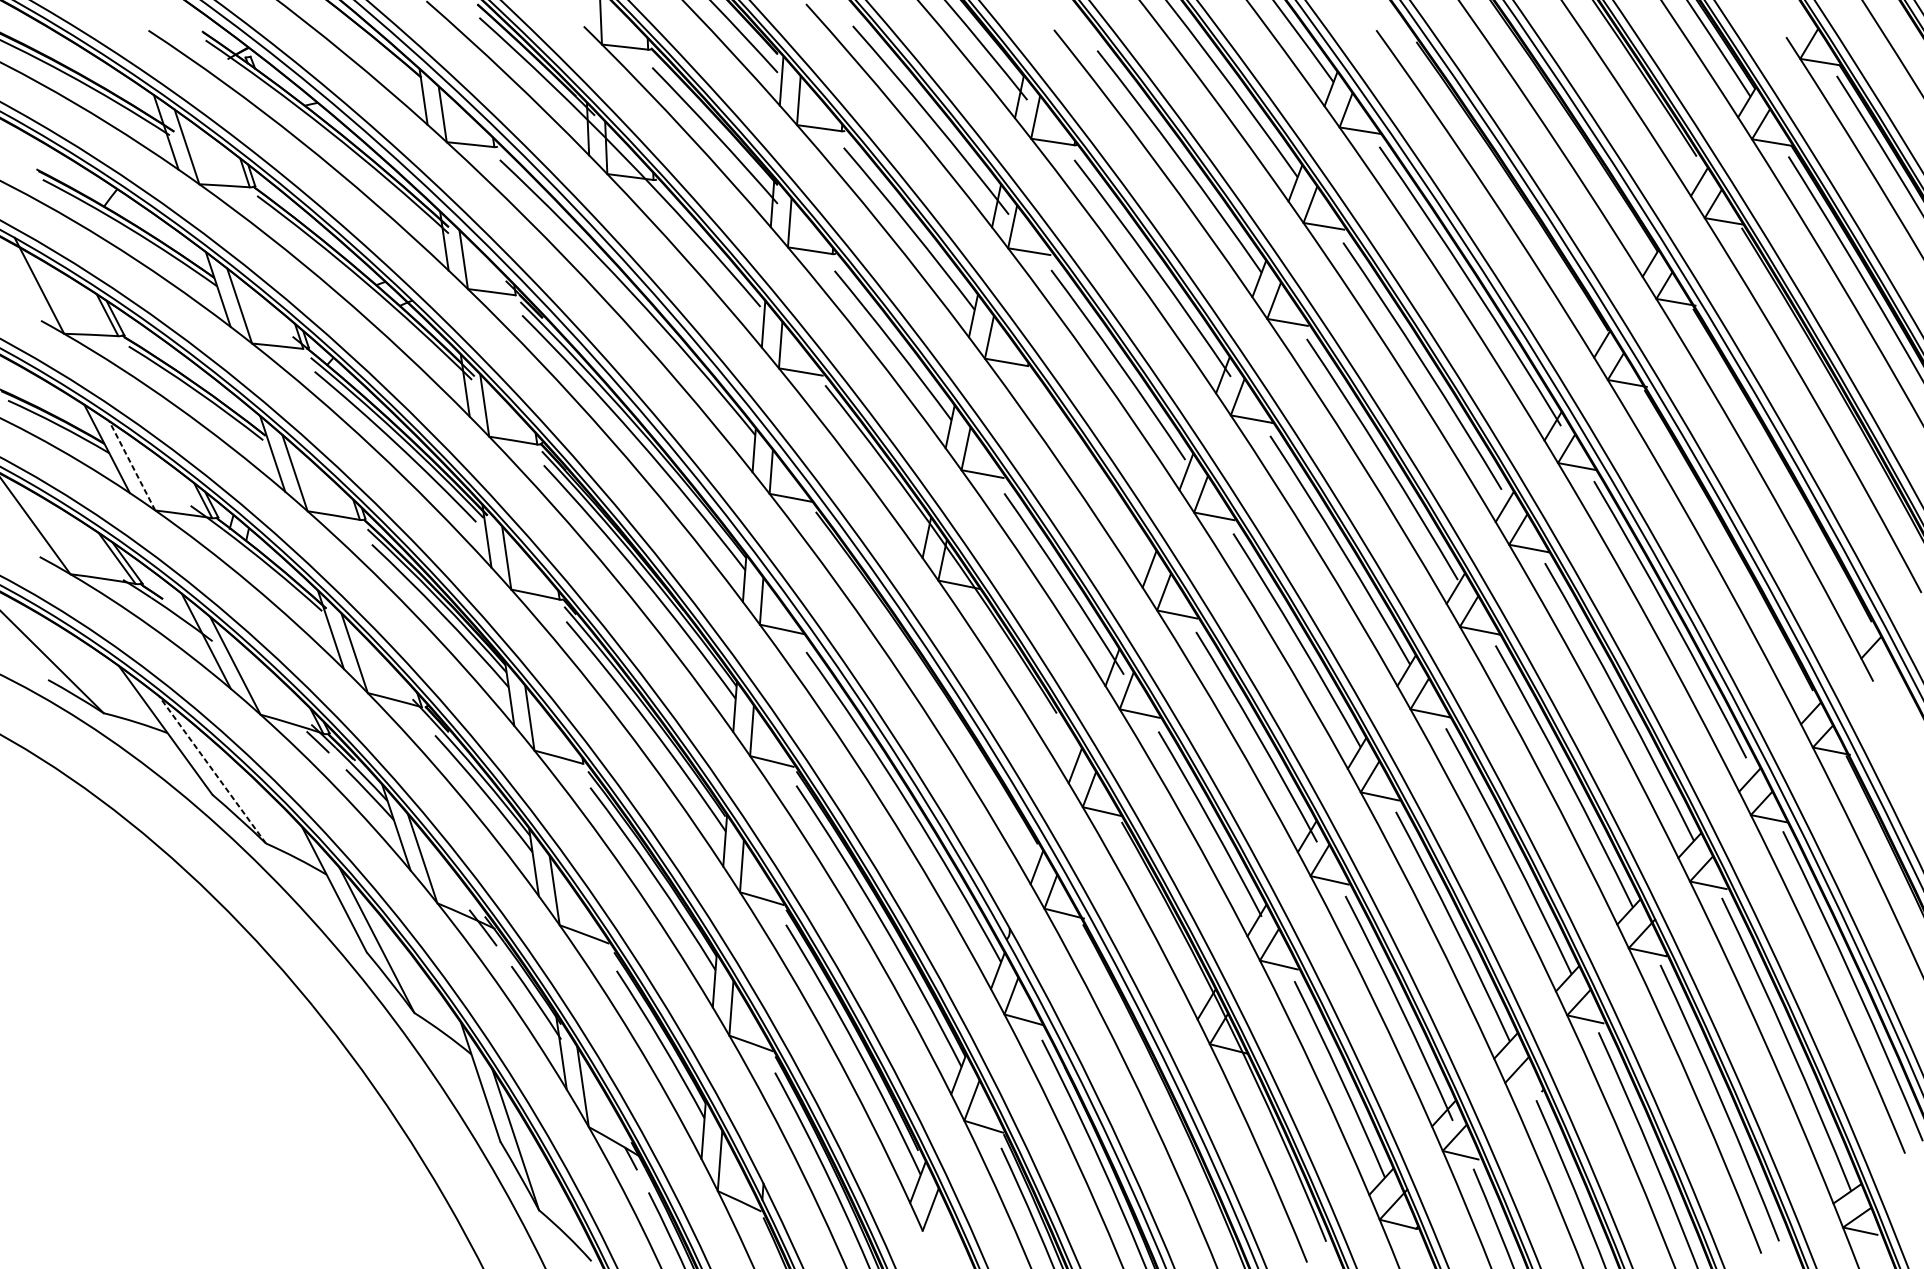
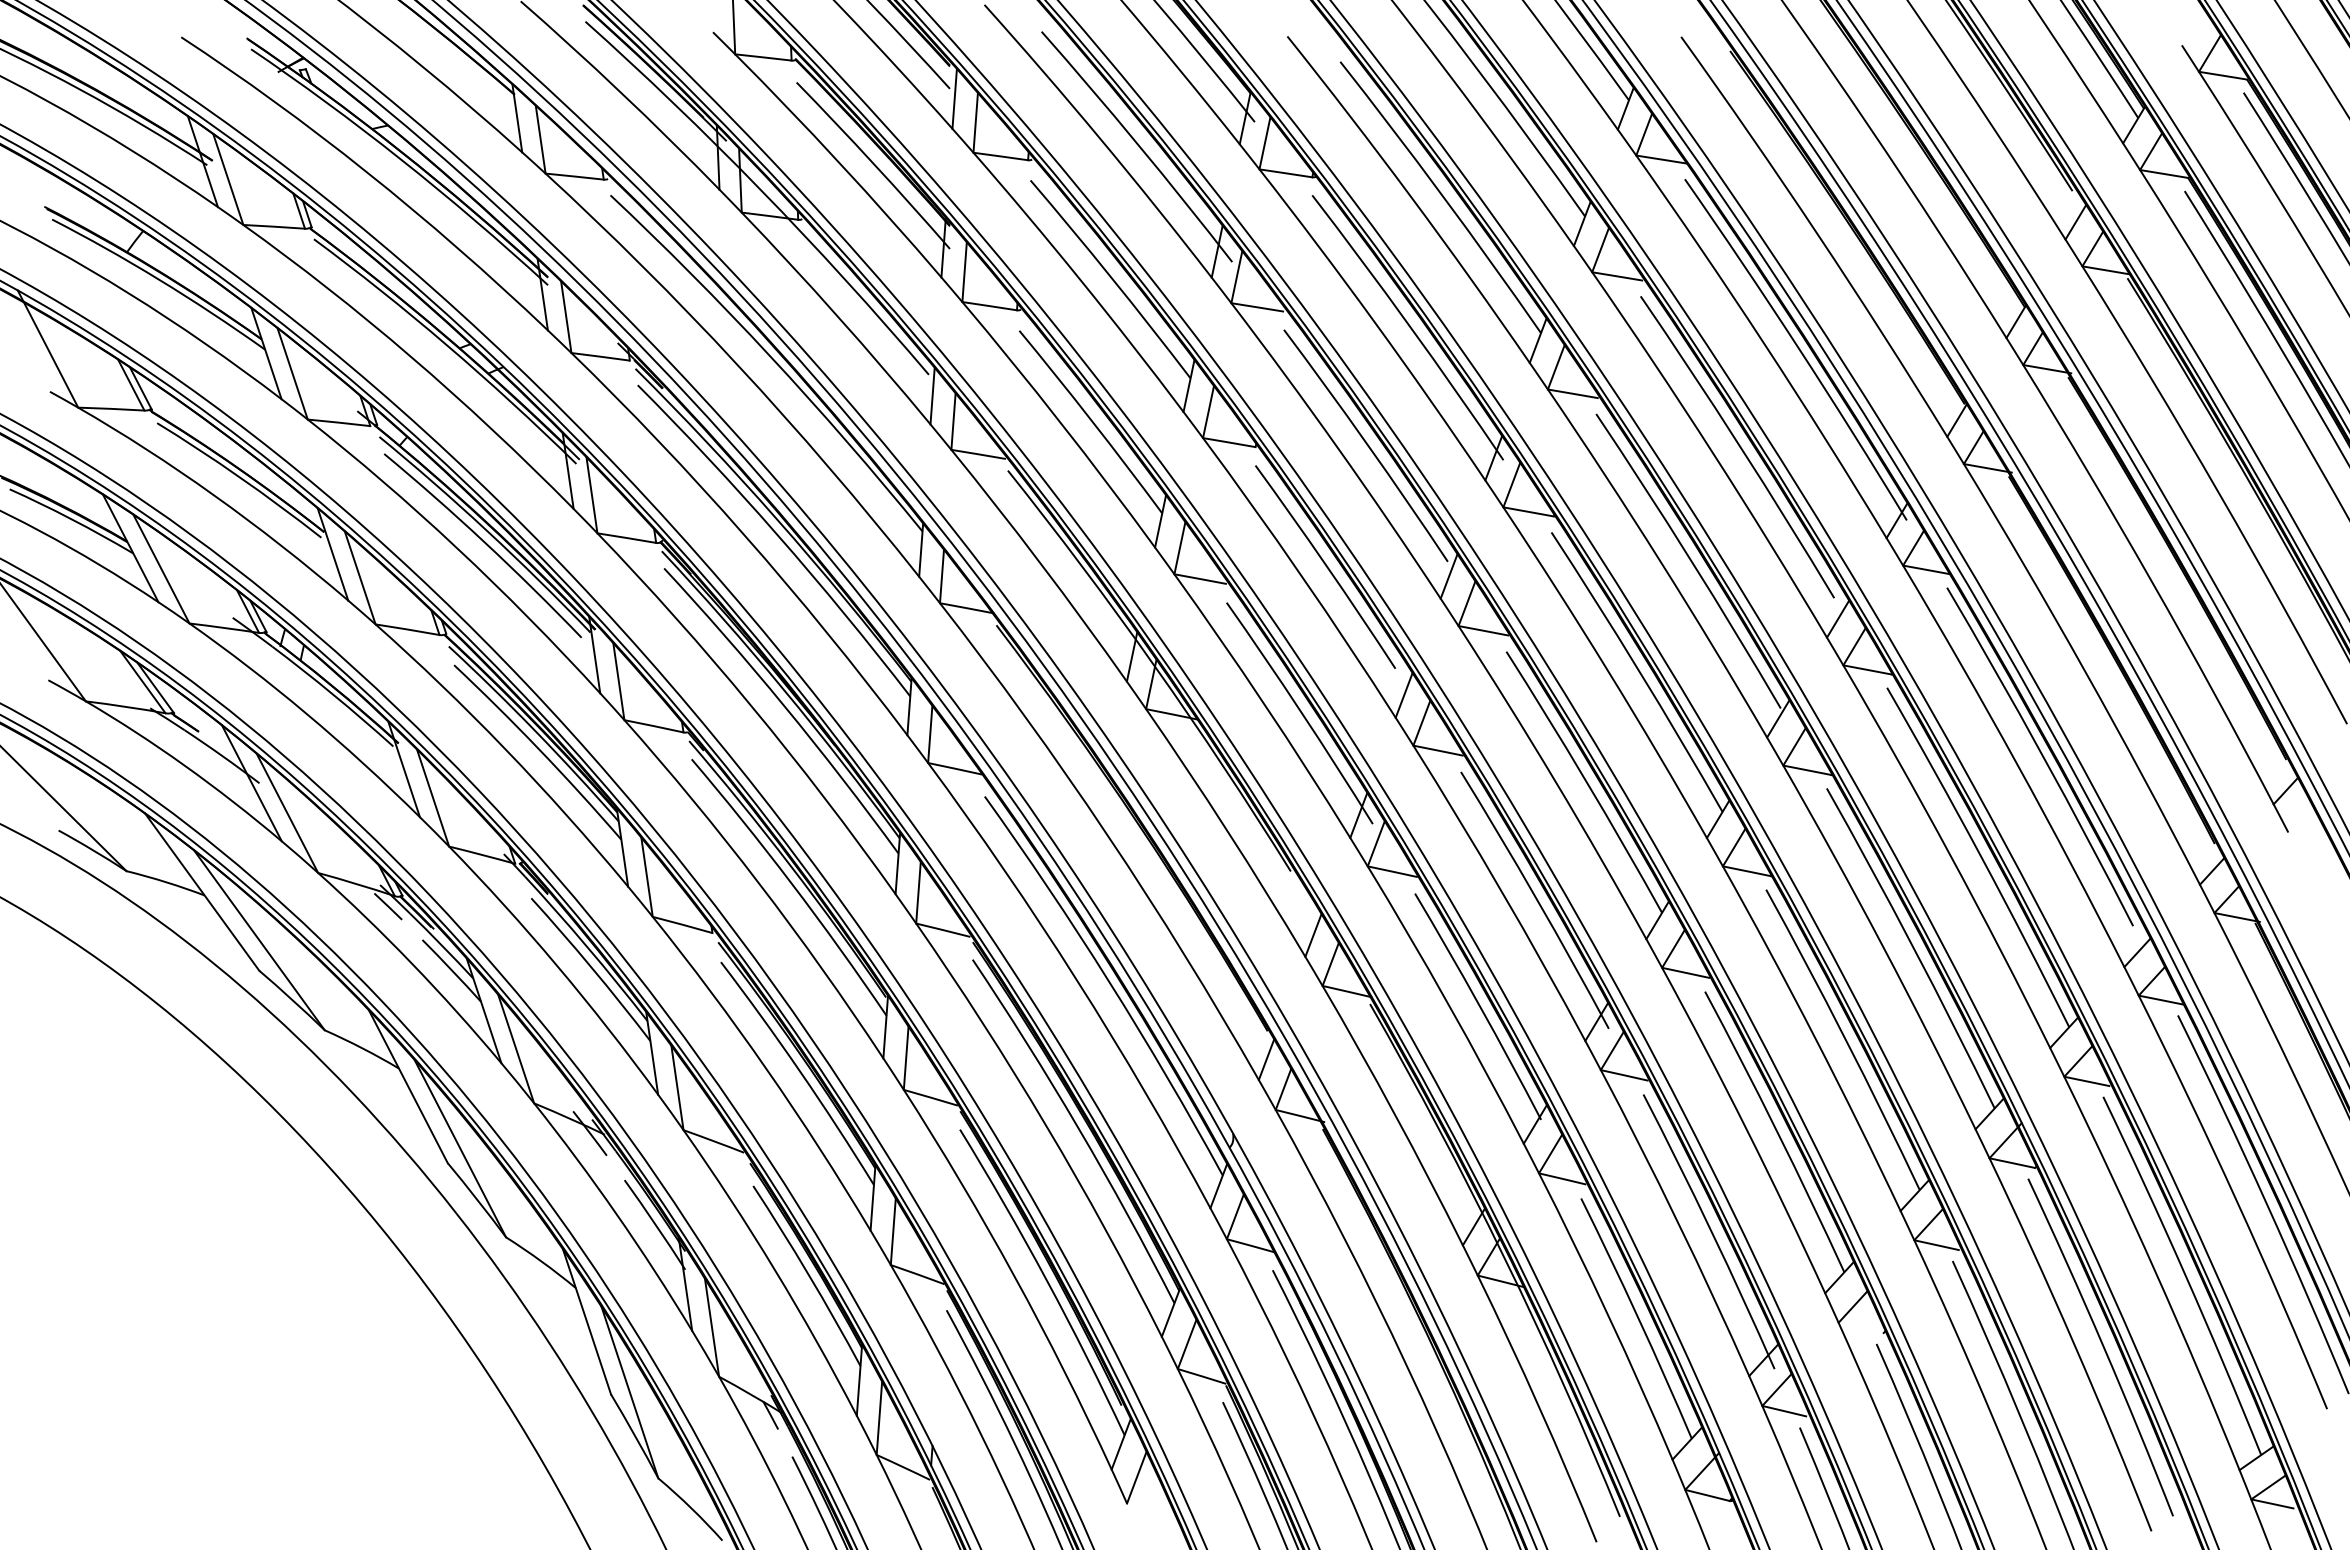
curve: (1085, 463) -> (1325, 566), added
line: (132, 465) -> (161, 568), dashed -> solid
line: (212, 769) -> (259, 939), dashed -> solid

